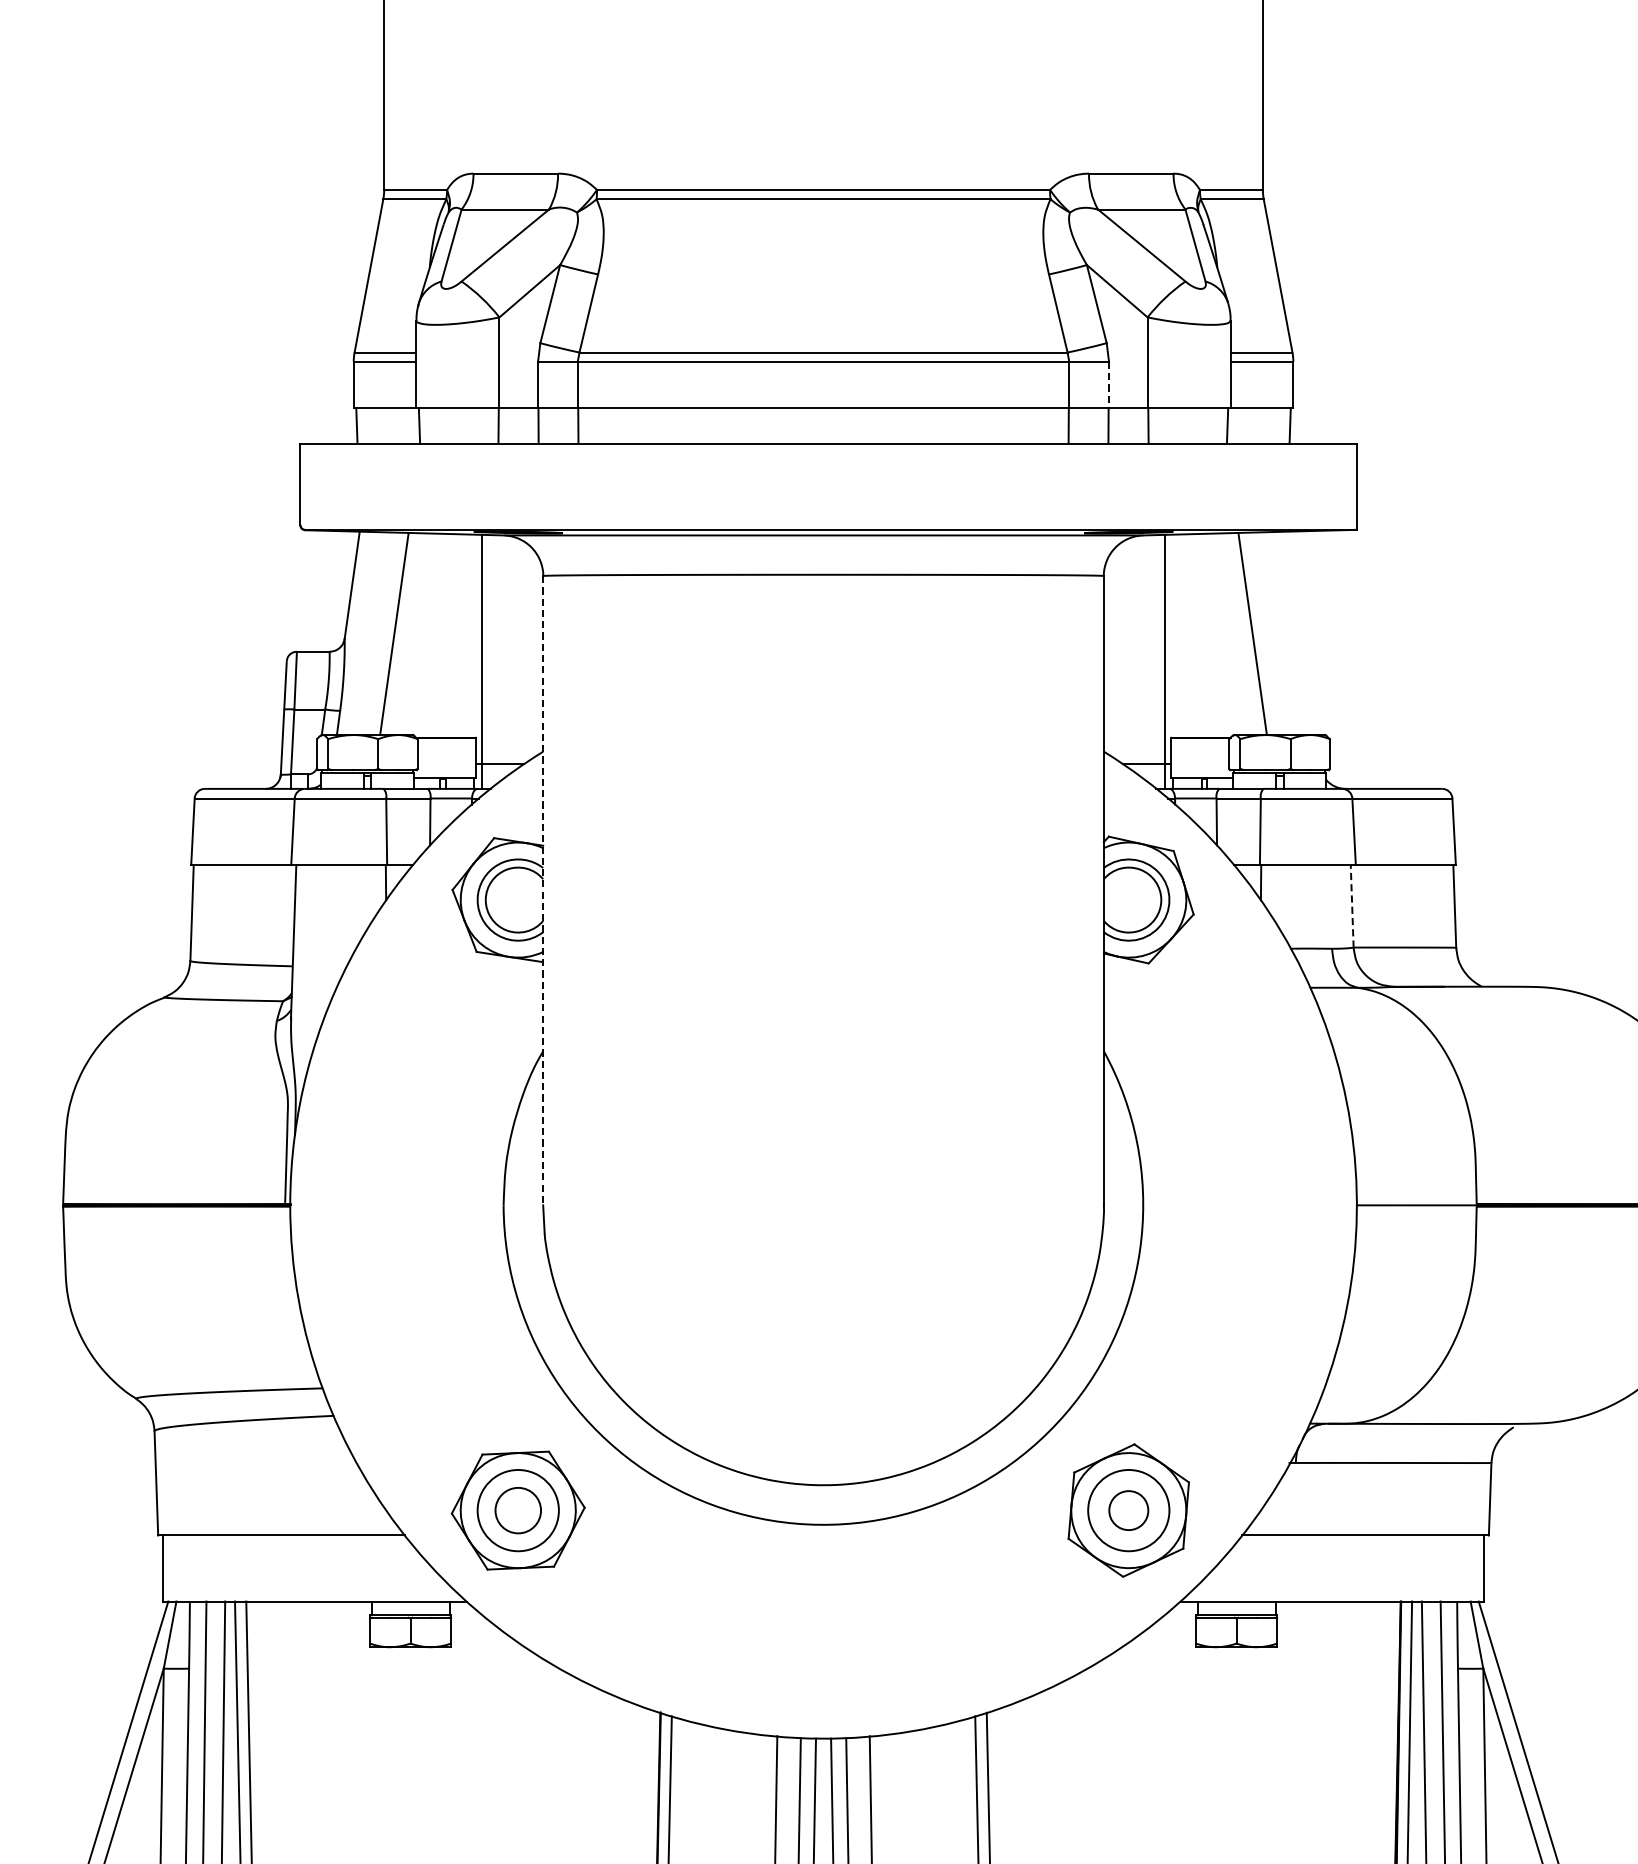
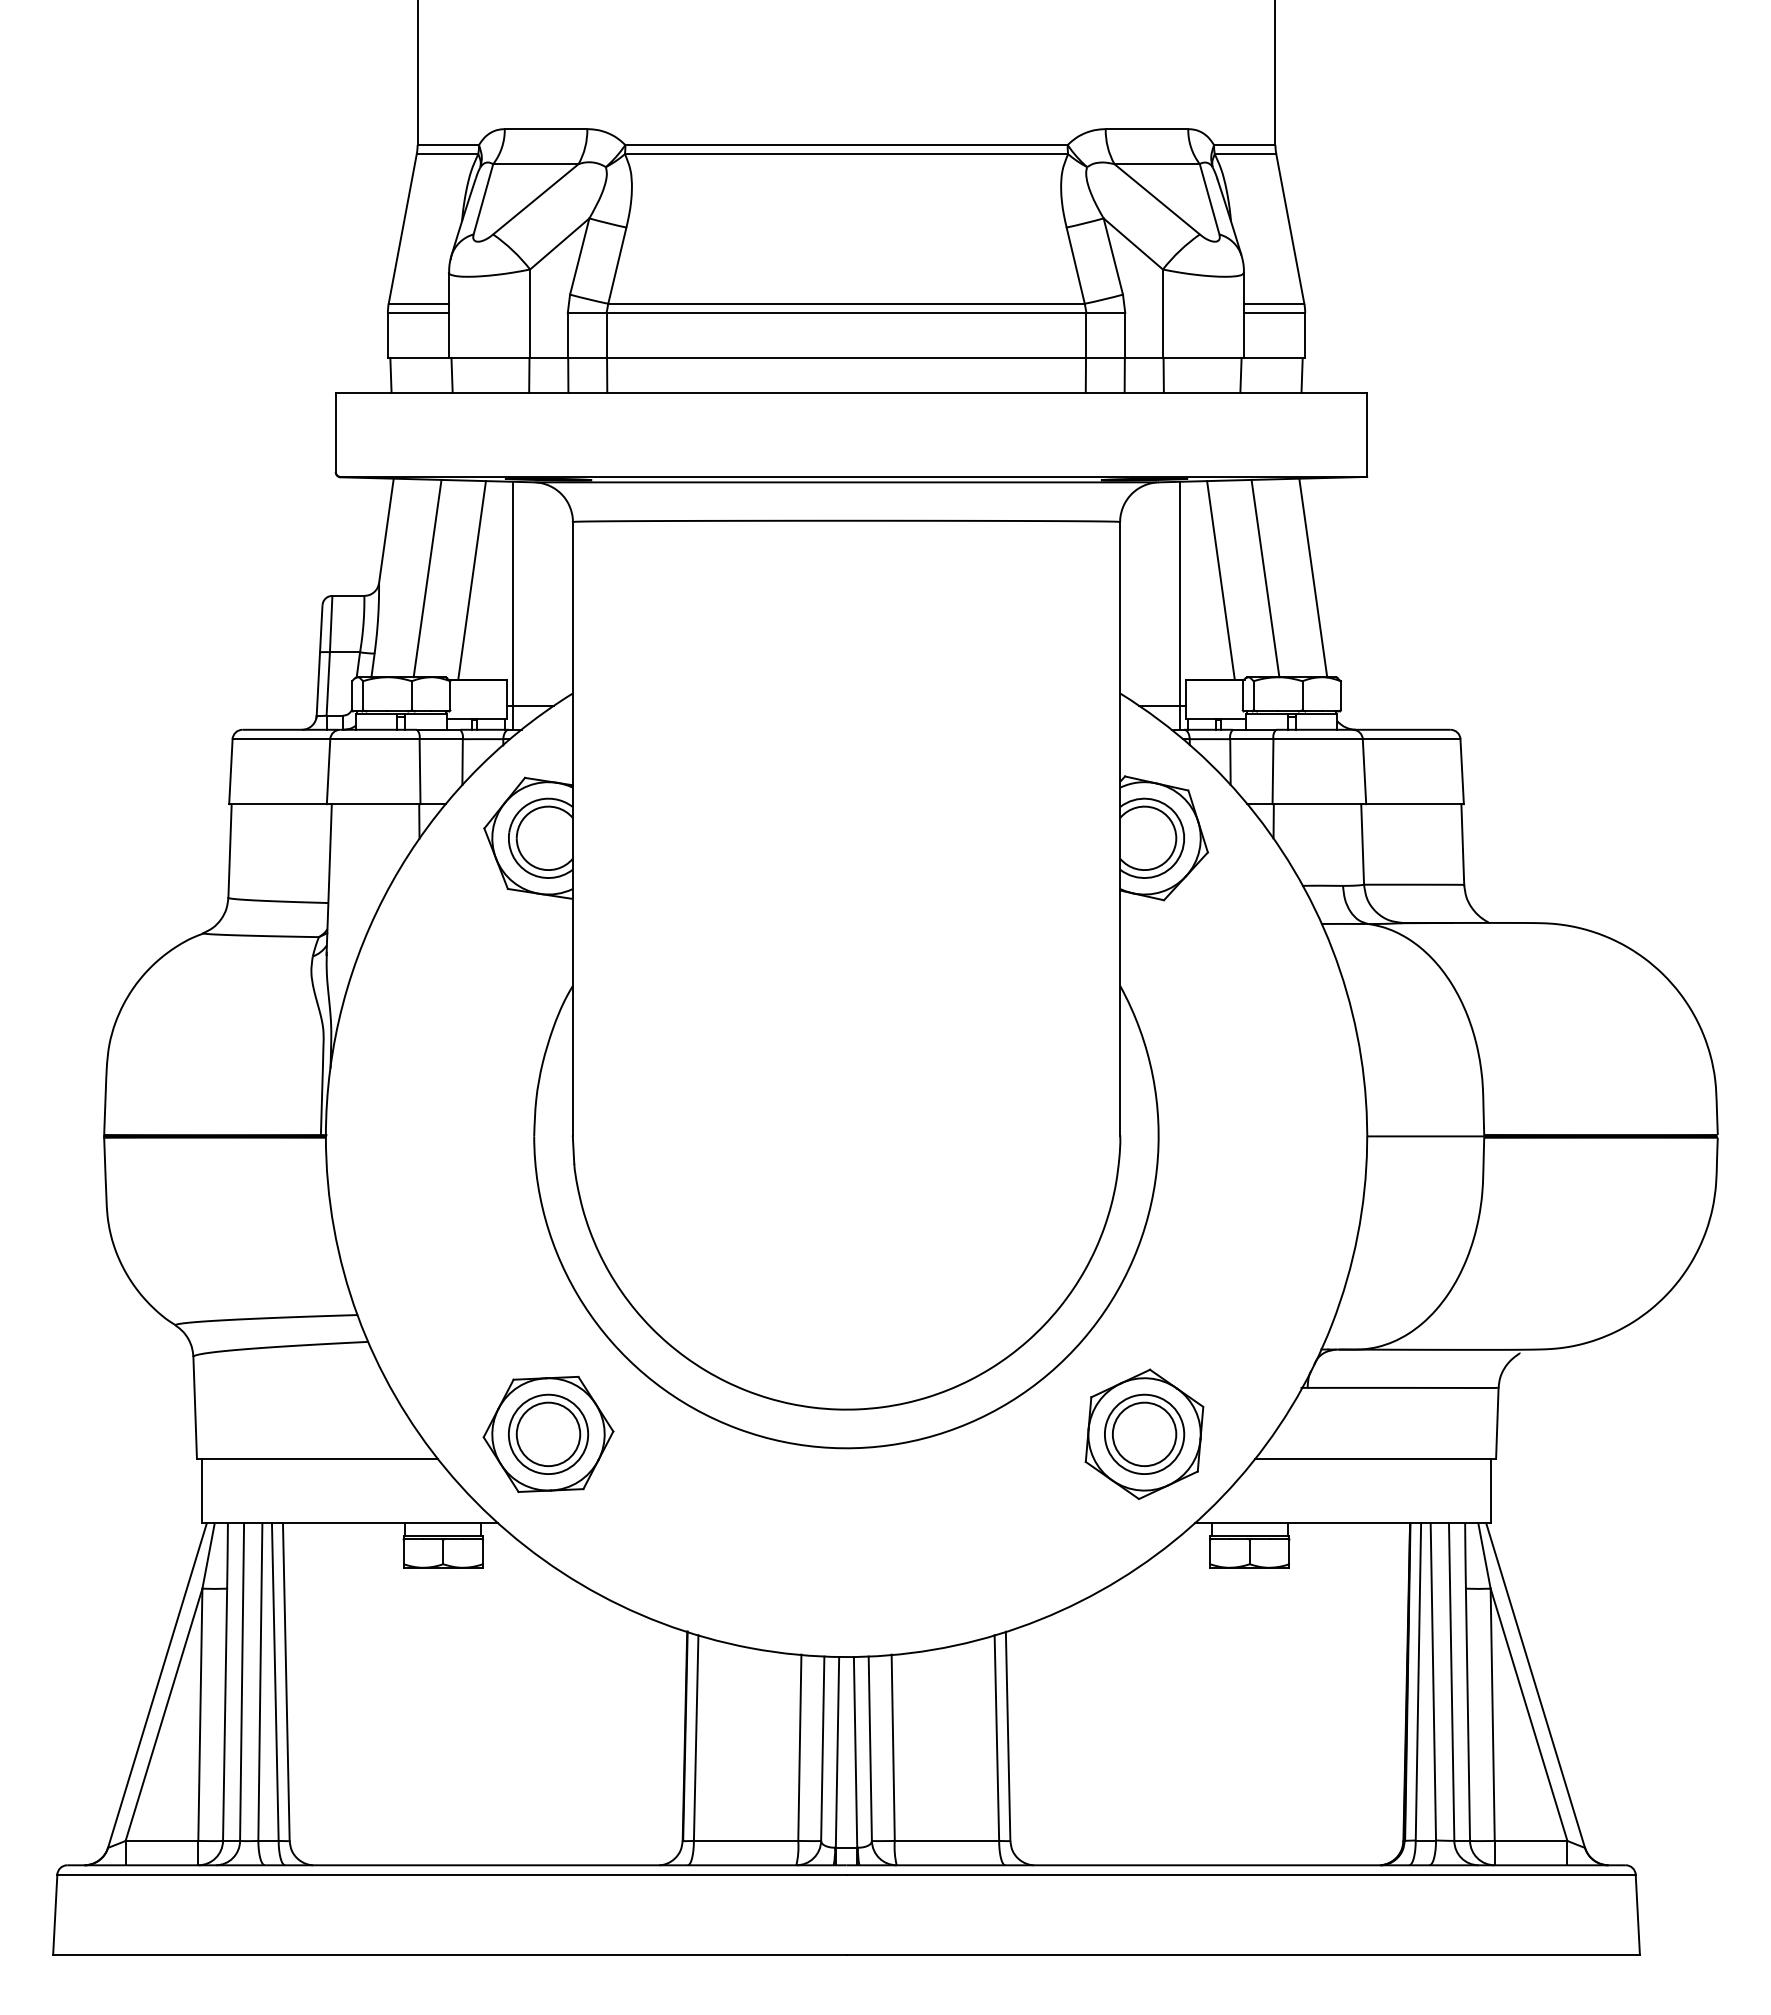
line: (1109, 385) -> (1125, 335), dashed -> solid
line: (1301, 632) -> (1313, 577), added
line: (439, 635) -> (471, 580), added
line: (1206, 635) -> (1220, 580), added
line: (542, 889) -> (572, 828), dashed -> solid
line: (1352, 905) -> (1362, 843), dashed -> solid
circle: (518, 1510) -> (548, 1434), size x1.43
circle: (1128, 1510) -> (1144, 1434), size x1.67

